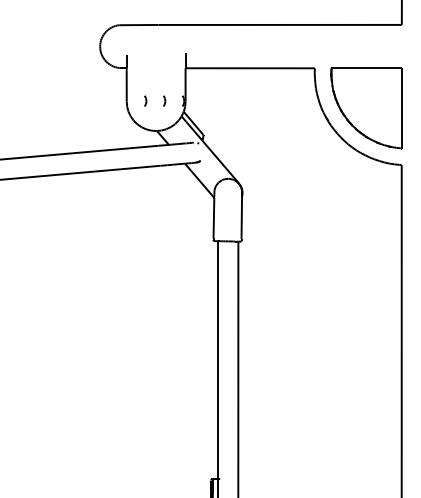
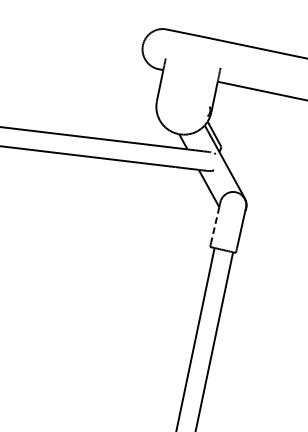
part: (145, 100) -> (174, 103), removed
part: (164, 100) -> (192, 107), removed
line: (213, 217) -> (214, 225), solid -> dashed

